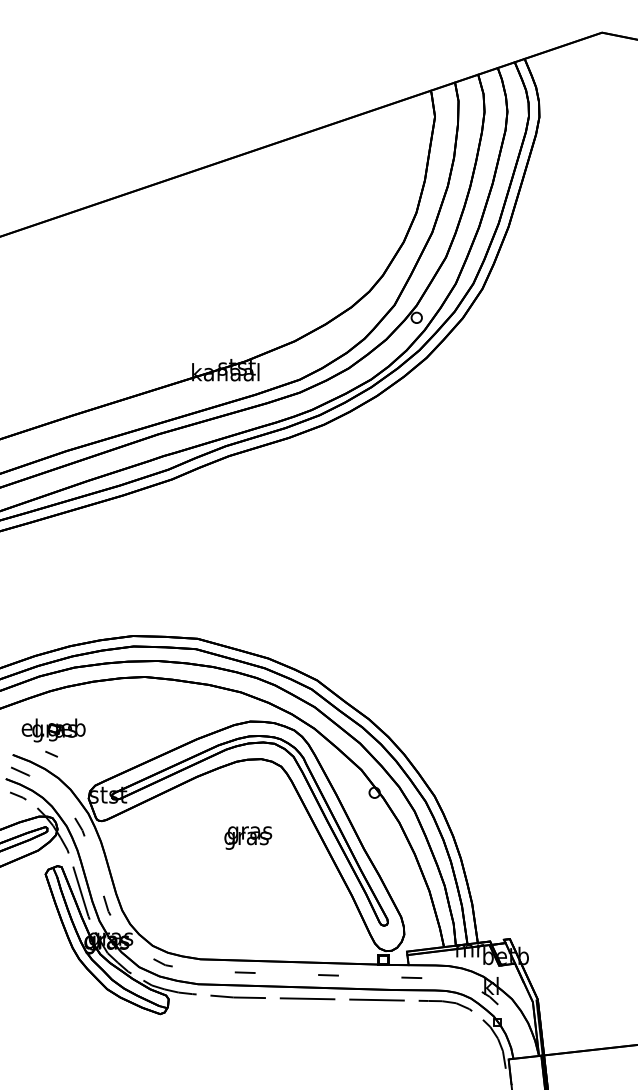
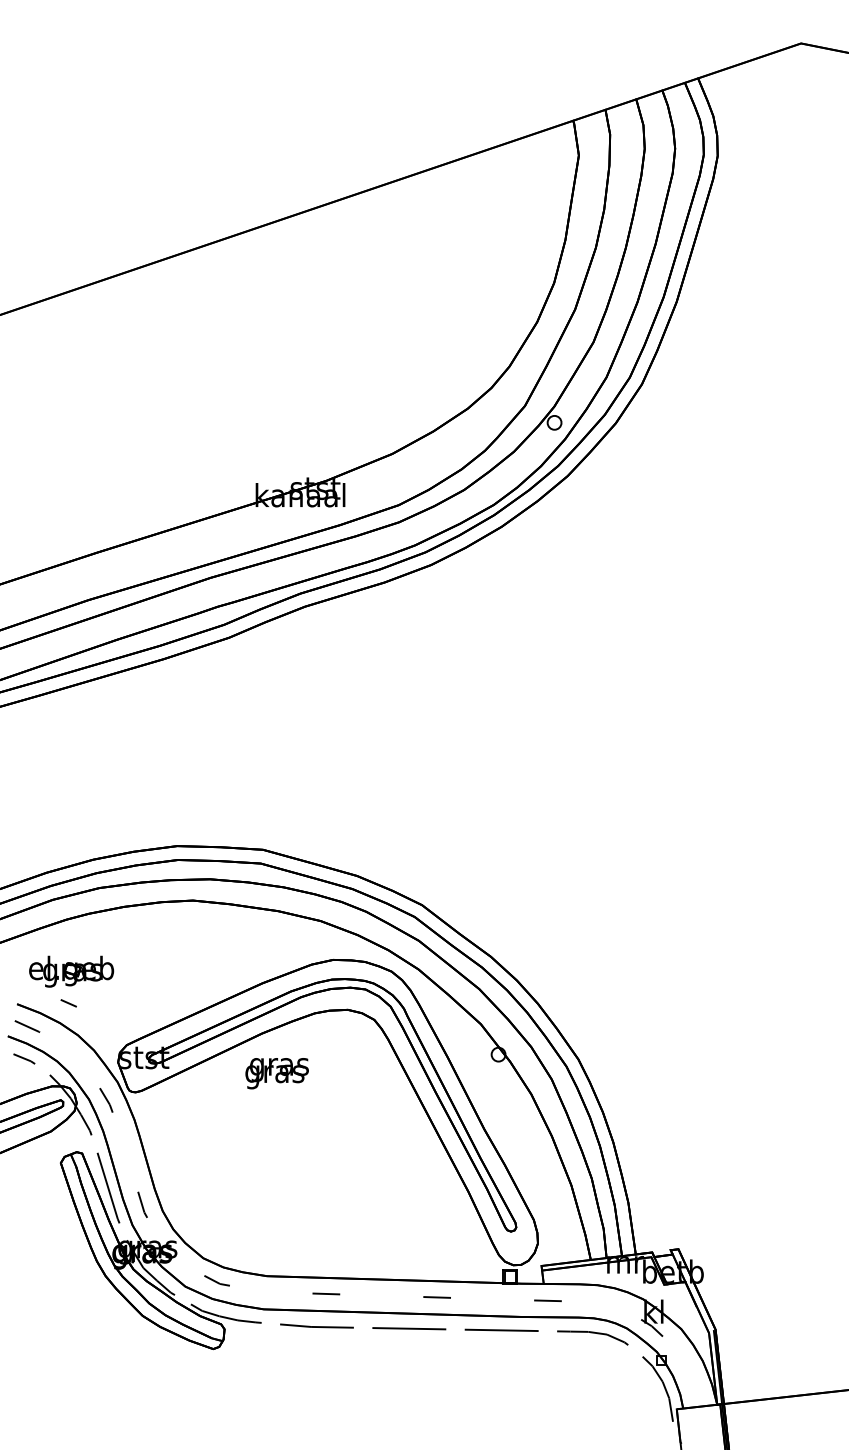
text: (248, 837) -> (277, 1072), moved

